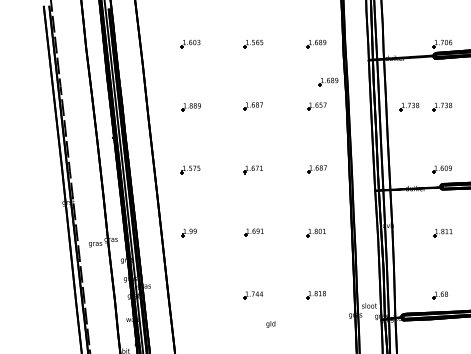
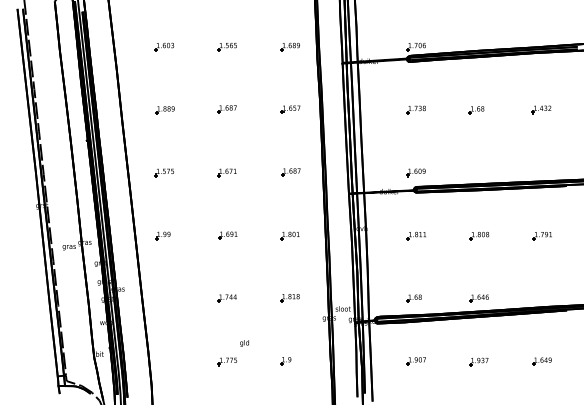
part: (327, 81) -> (301, 84), removed
part: (408, 106) -> (382, 109), removed
text: (270, 324) -> (244, 343), moved

